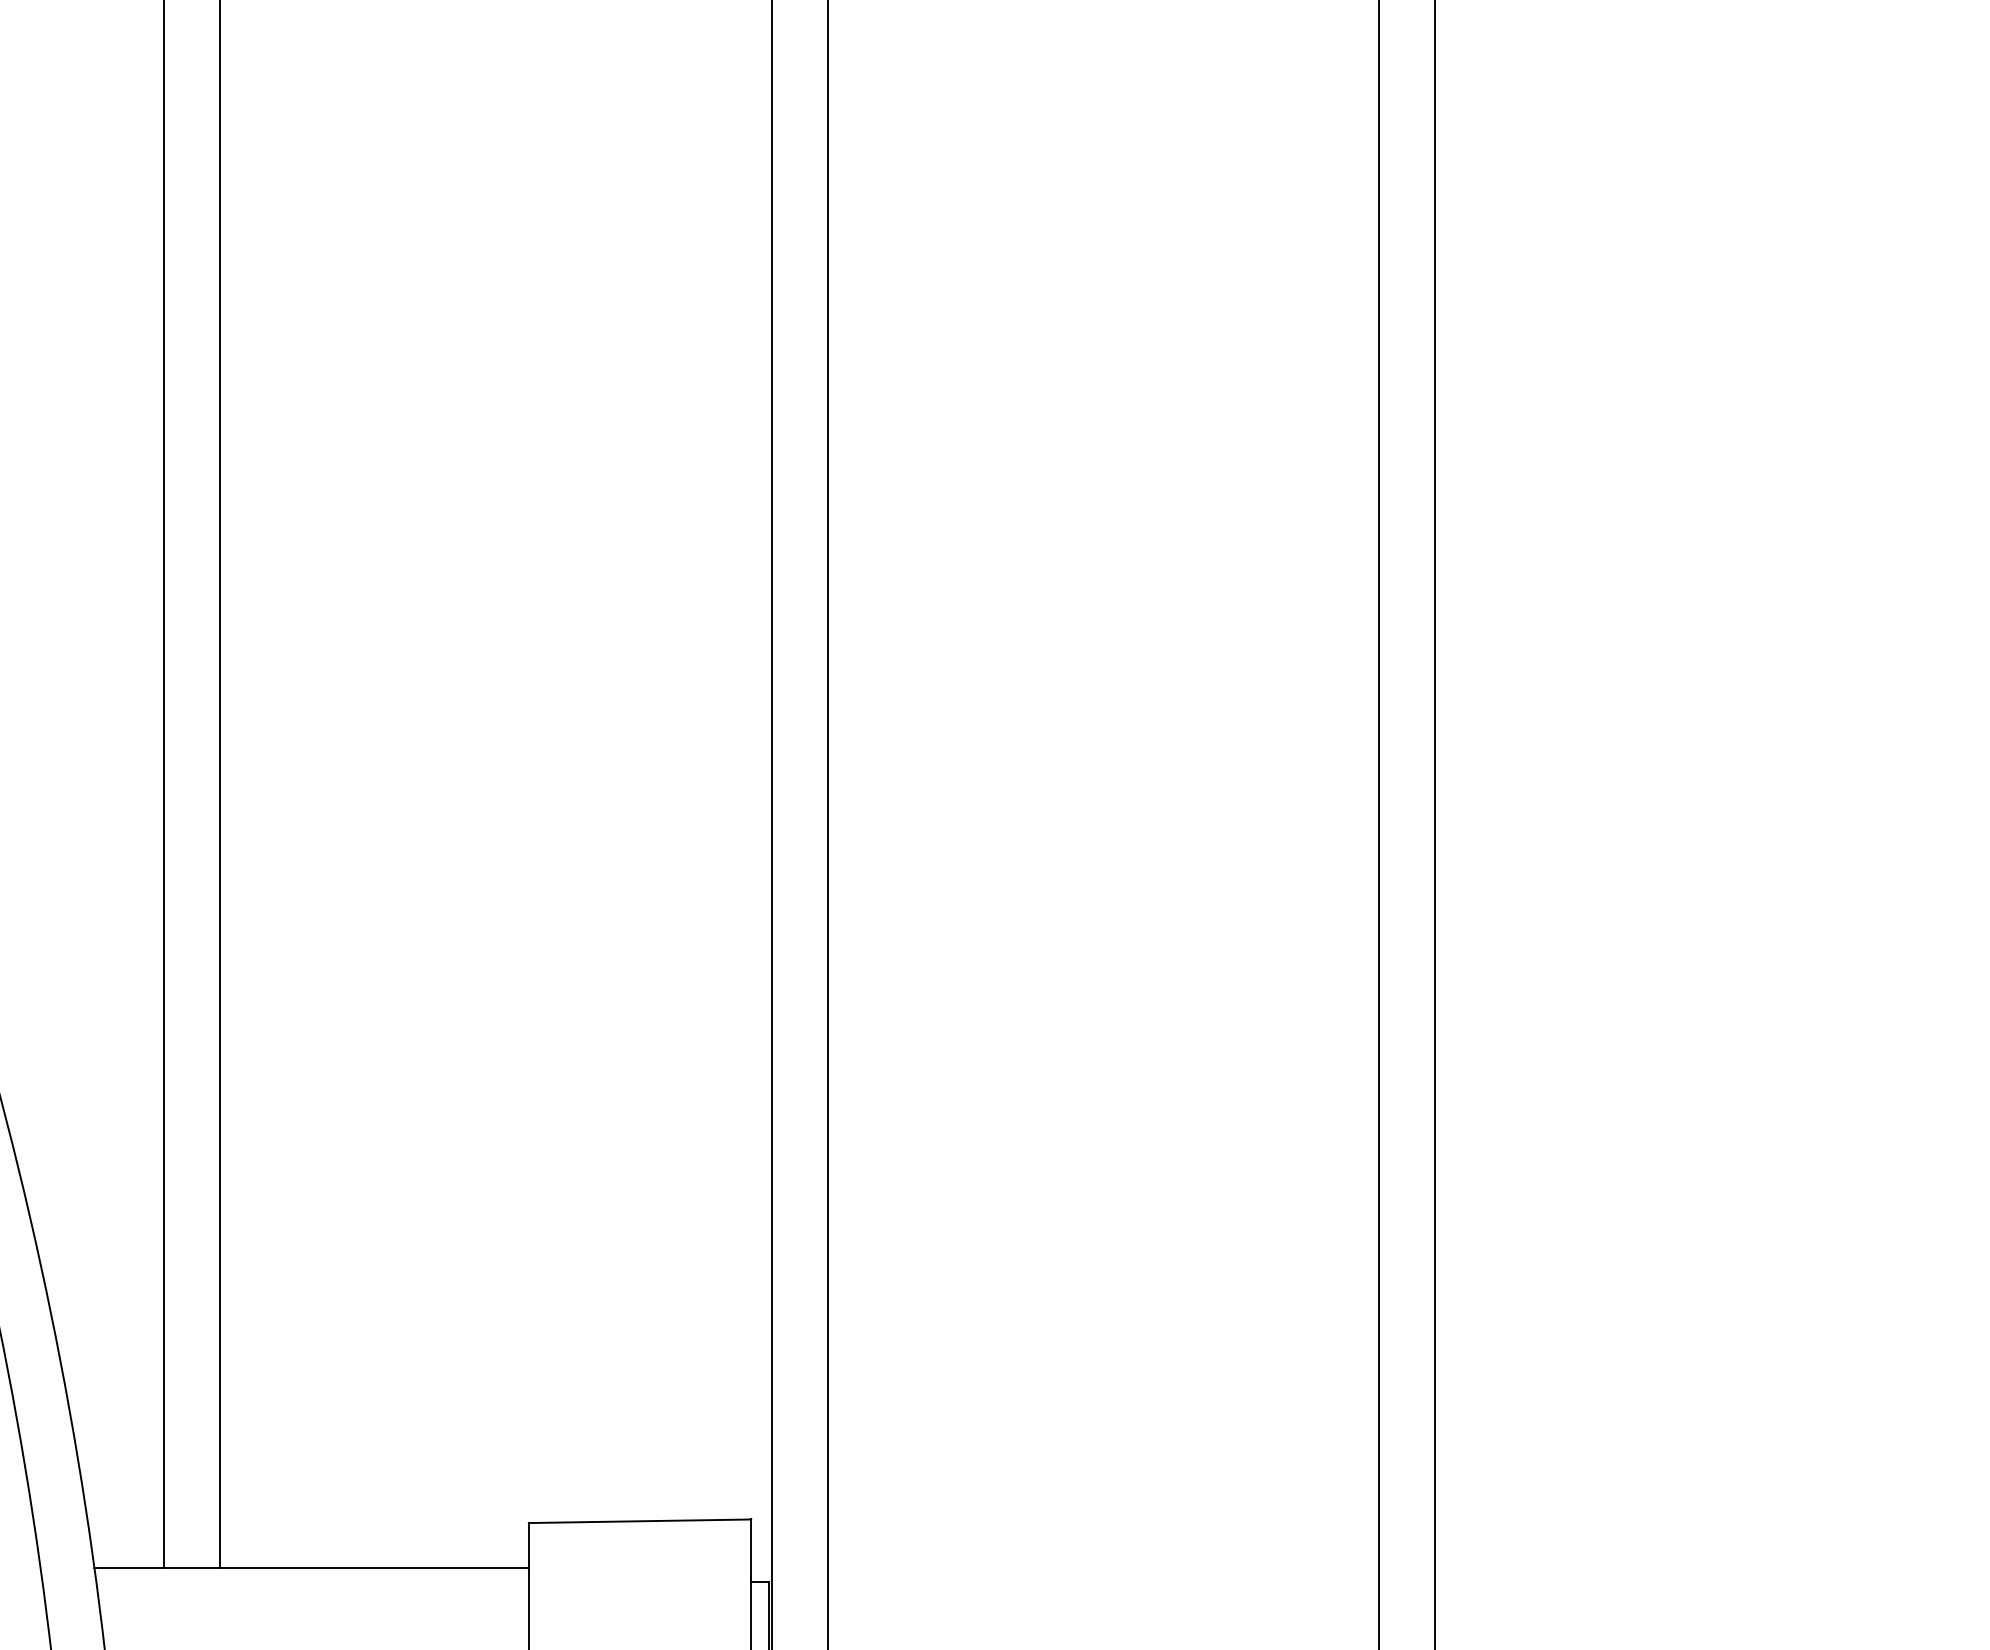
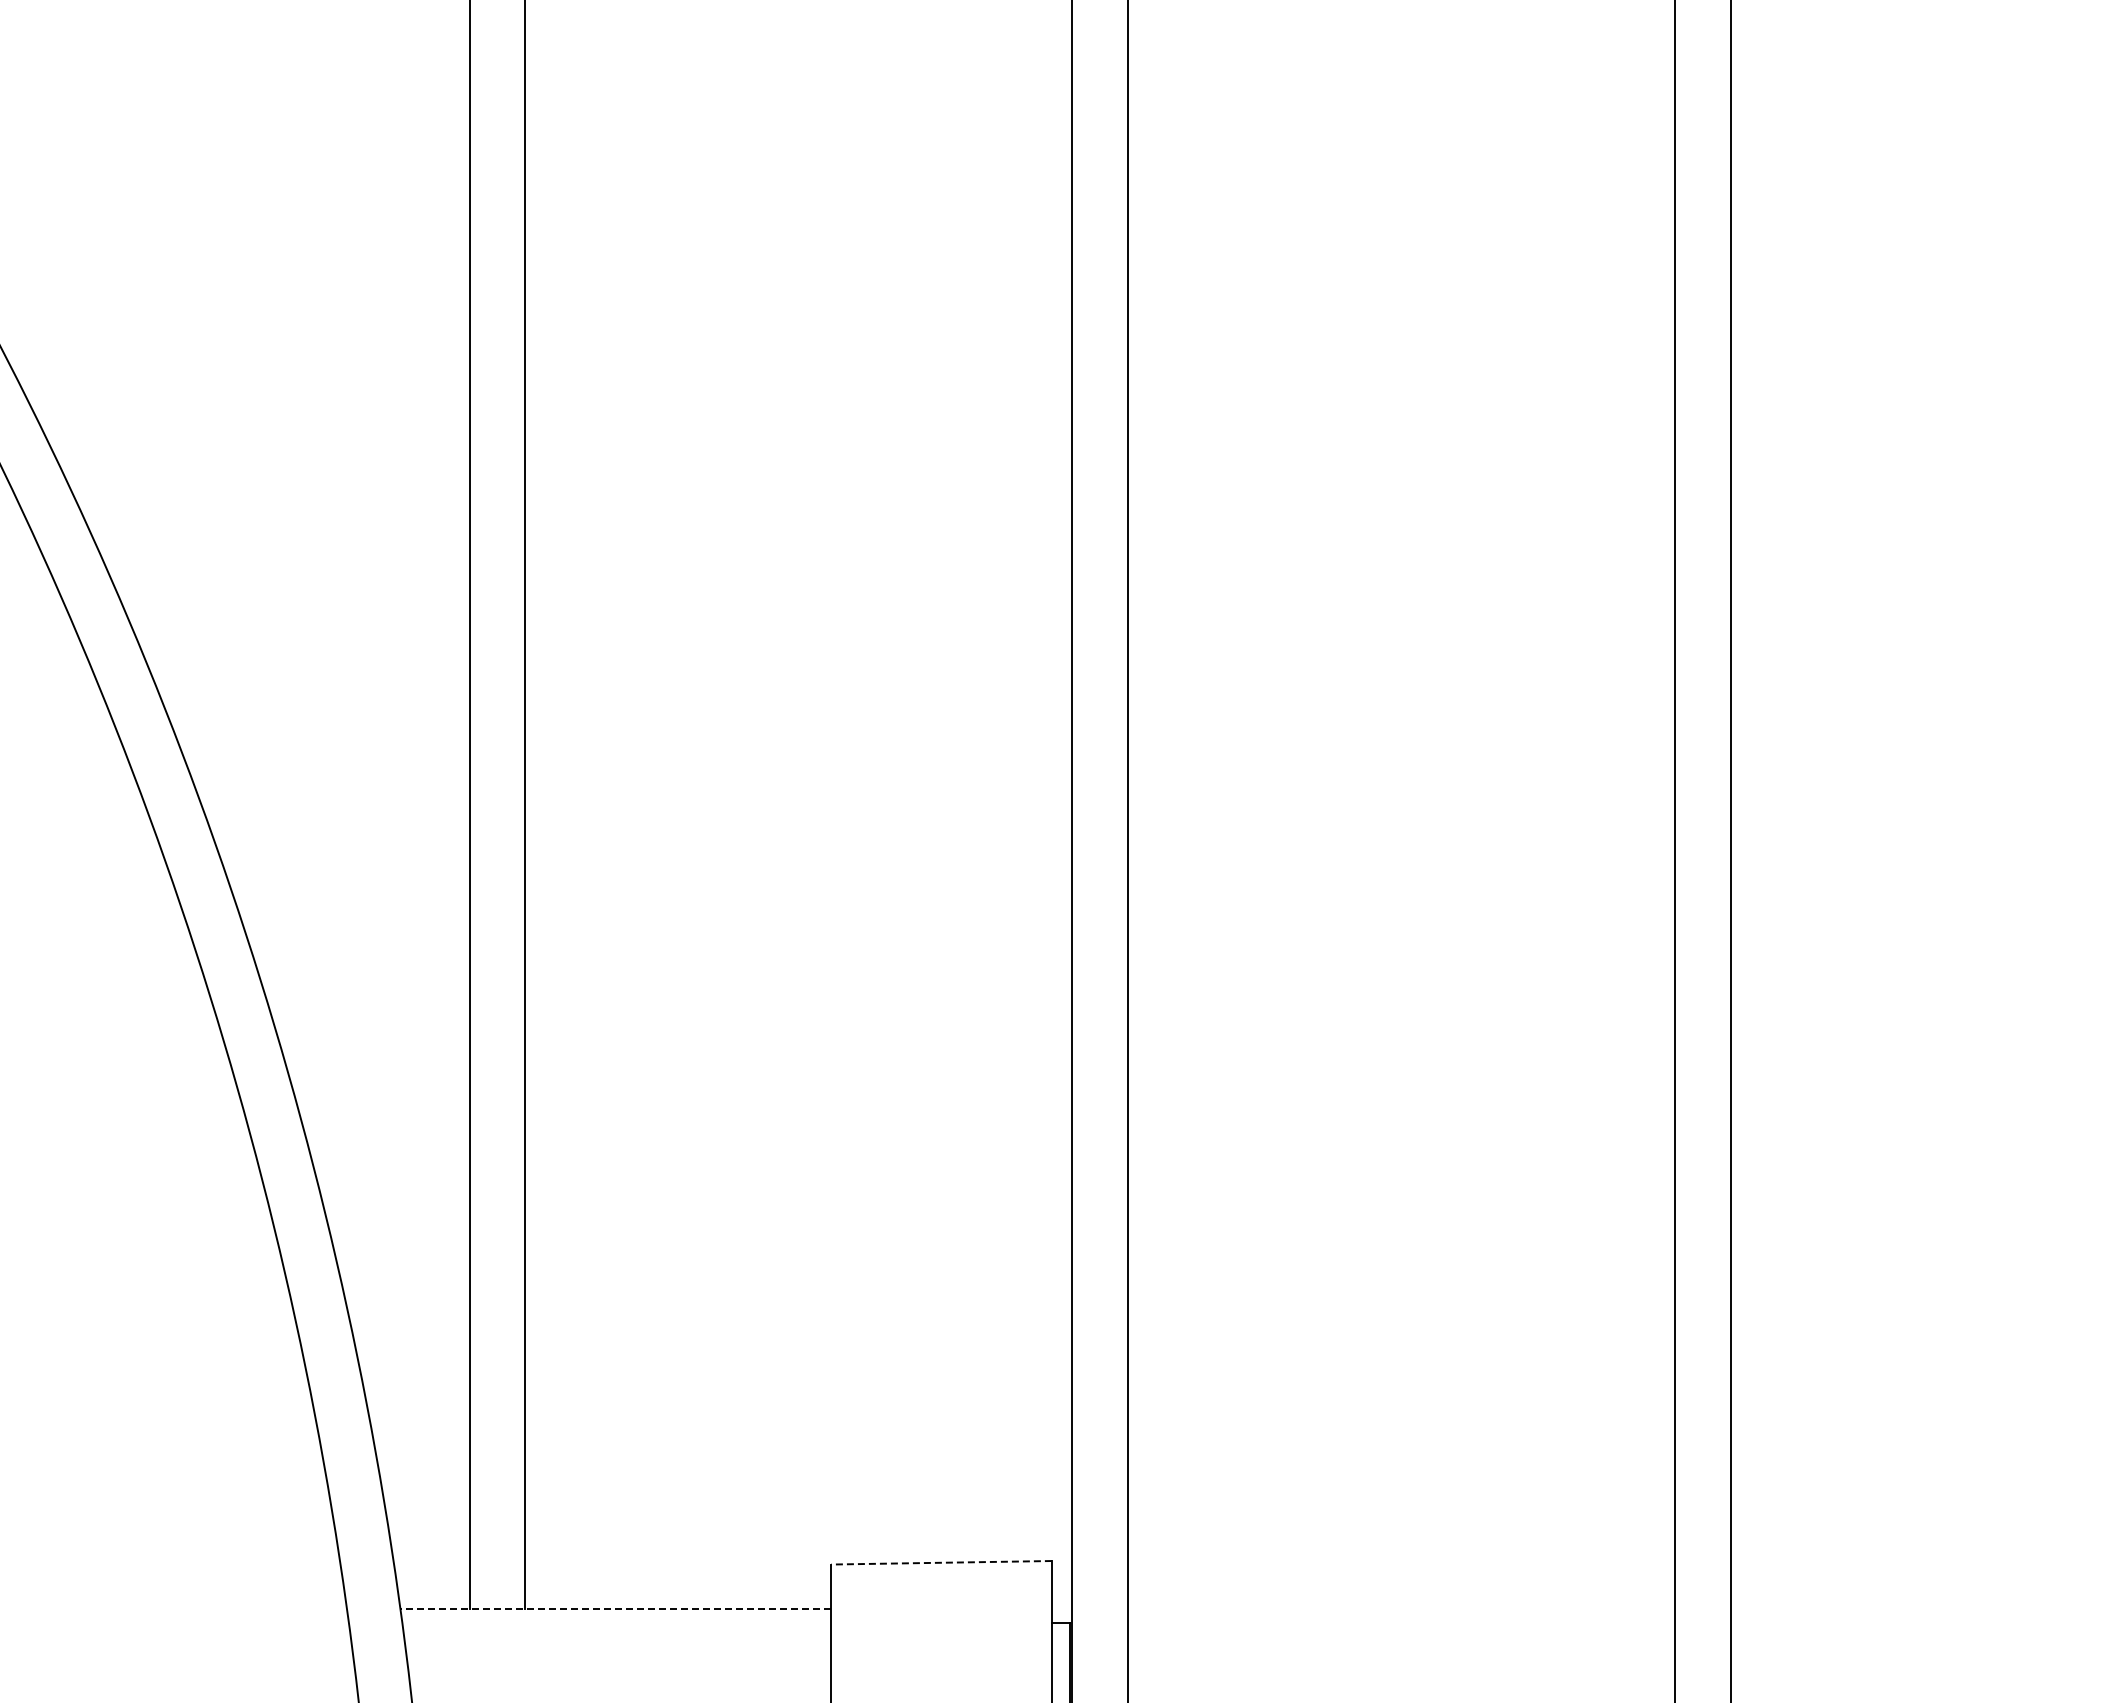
line: (639, 1520) -> (941, 1562), solid -> dashed
line: (311, 1567) -> (615, 1608), solid -> dashed

